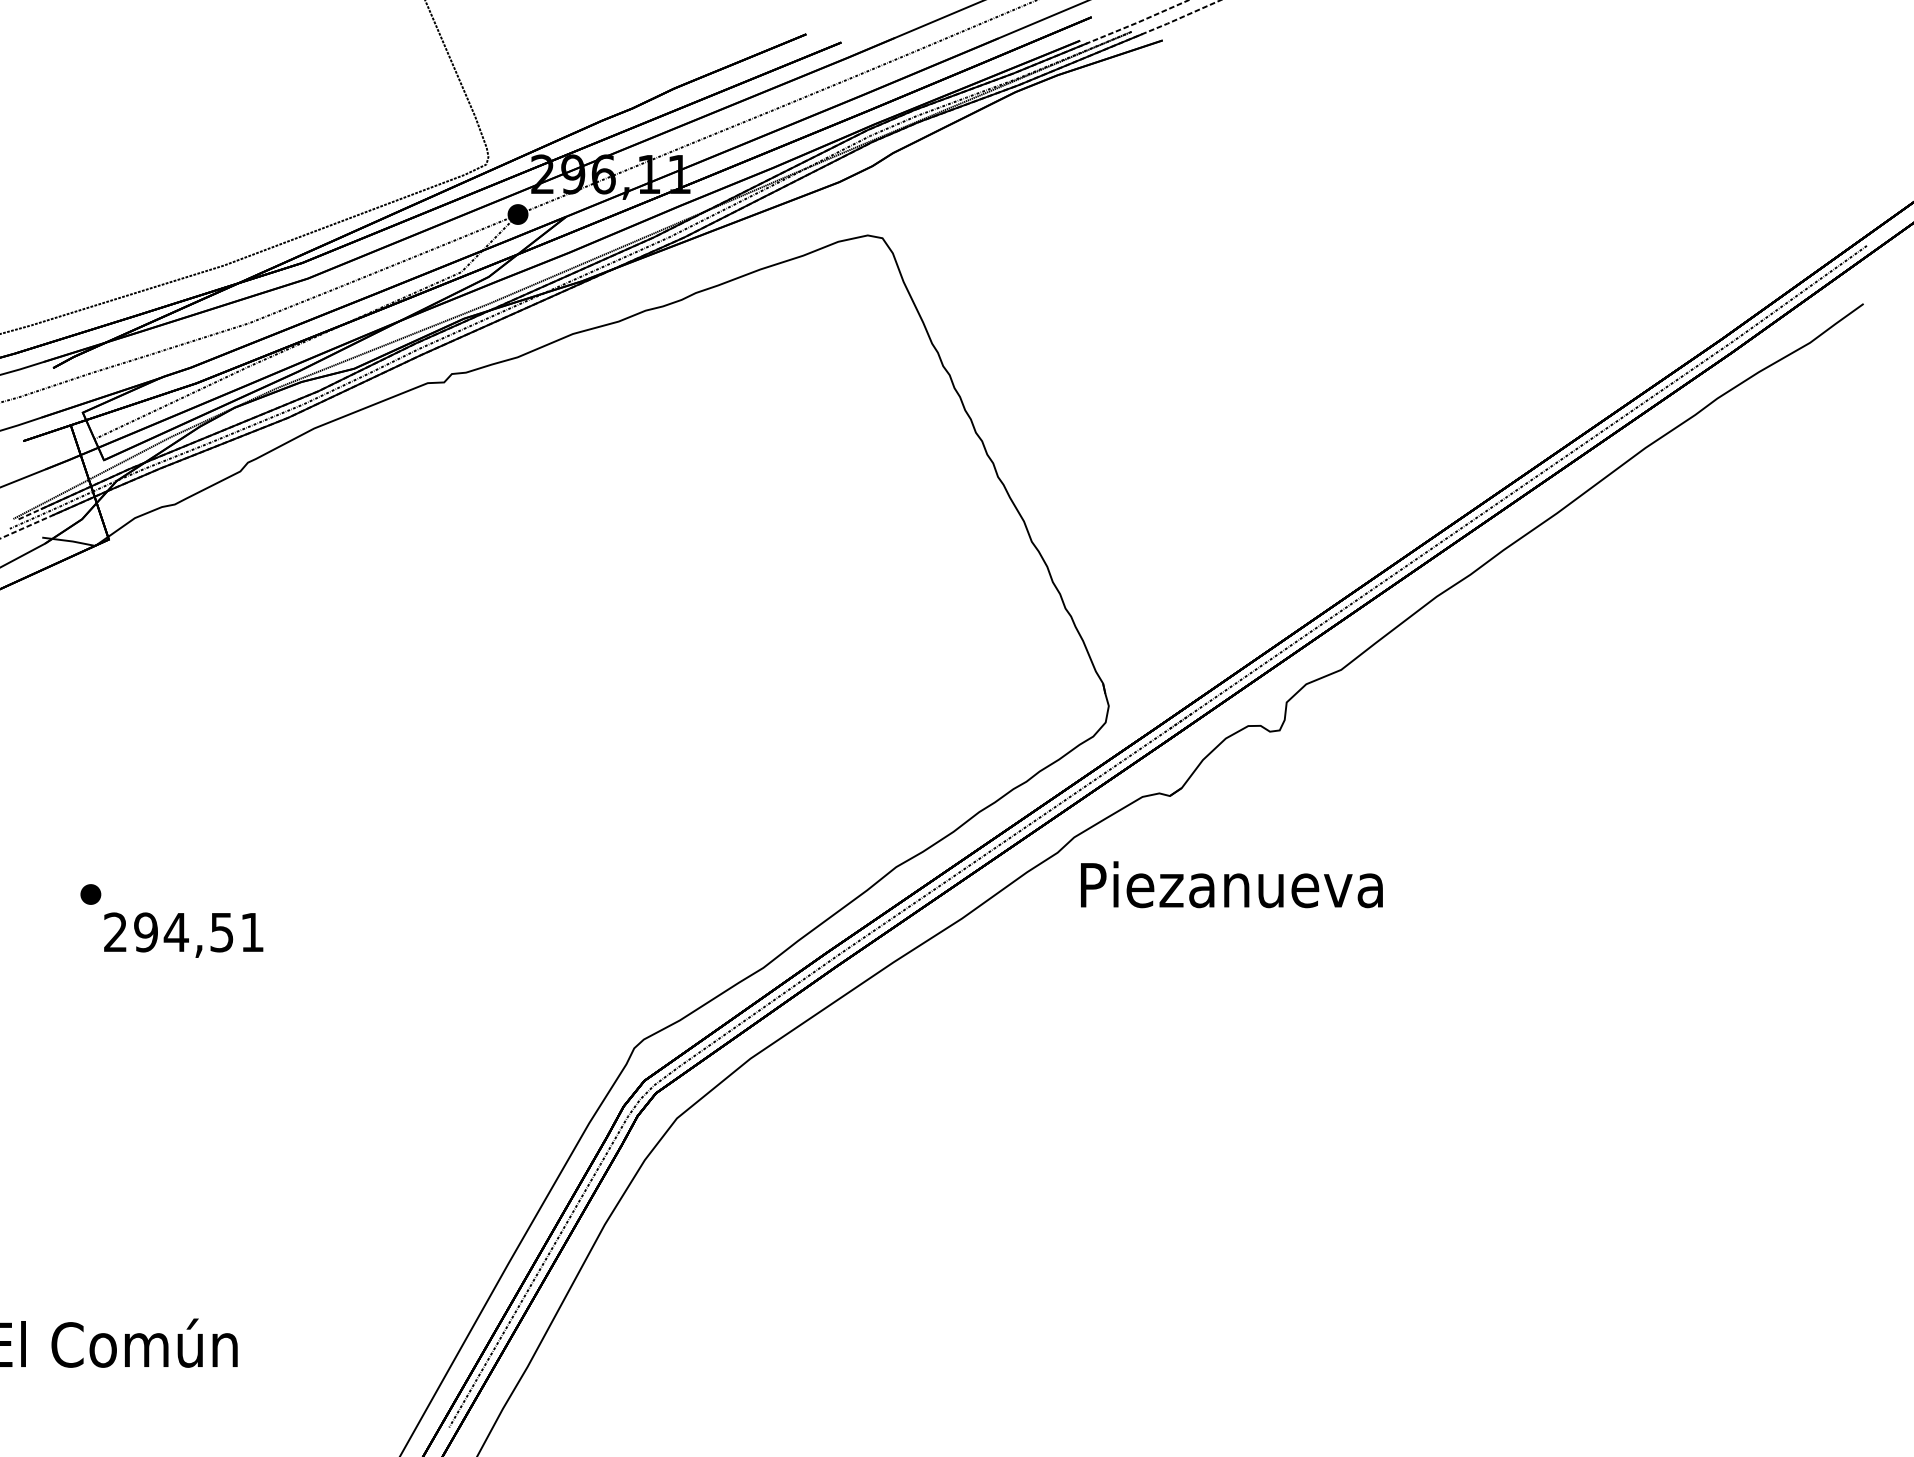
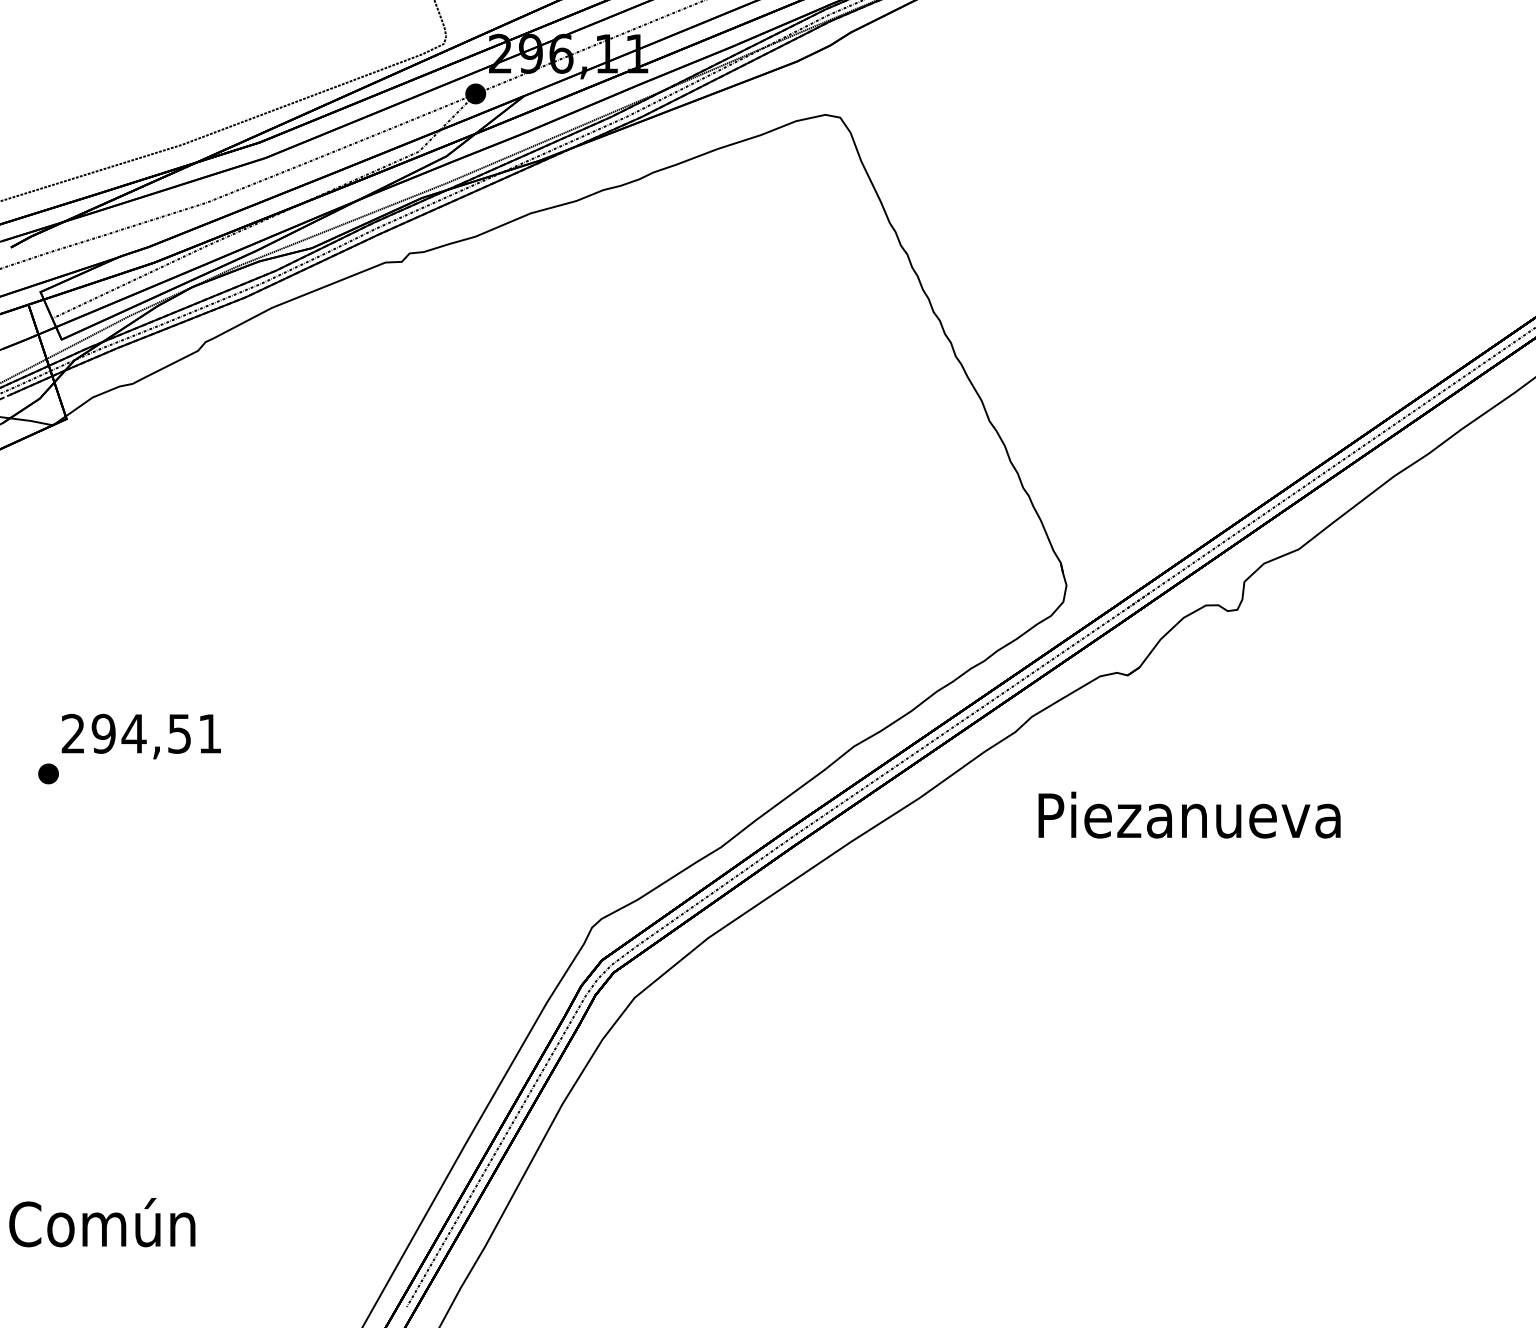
text: (1231, 884) -> (1189, 814), moved
text: (183, 934) -> (141, 735), moved

